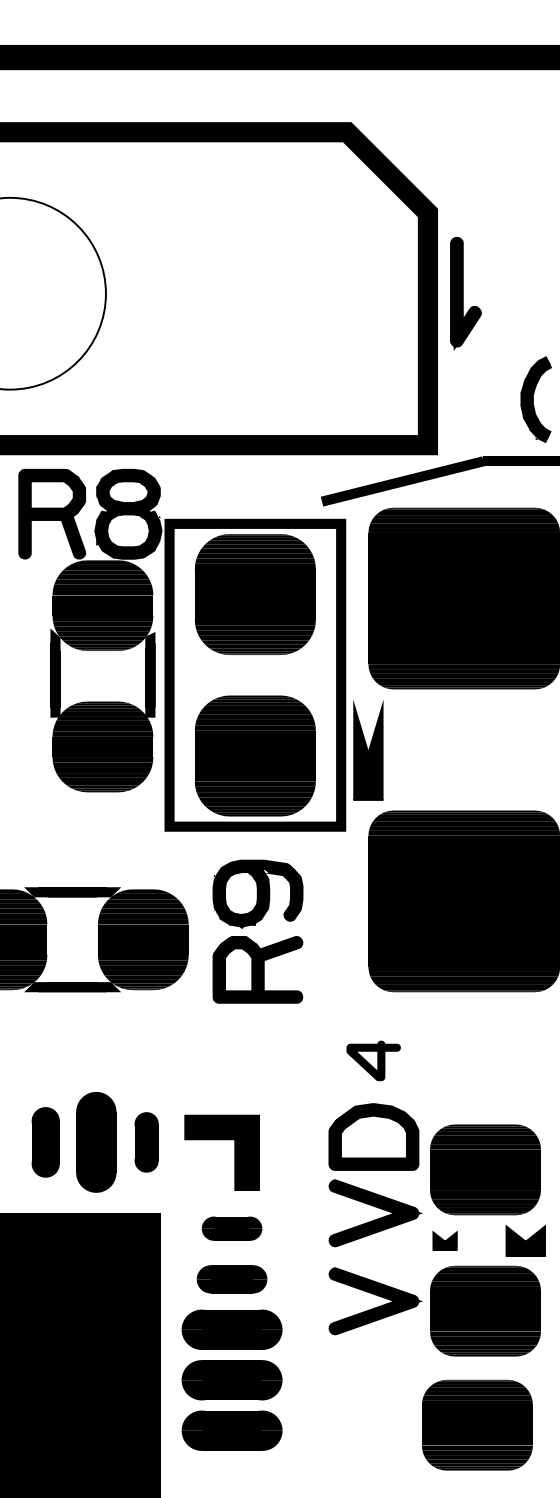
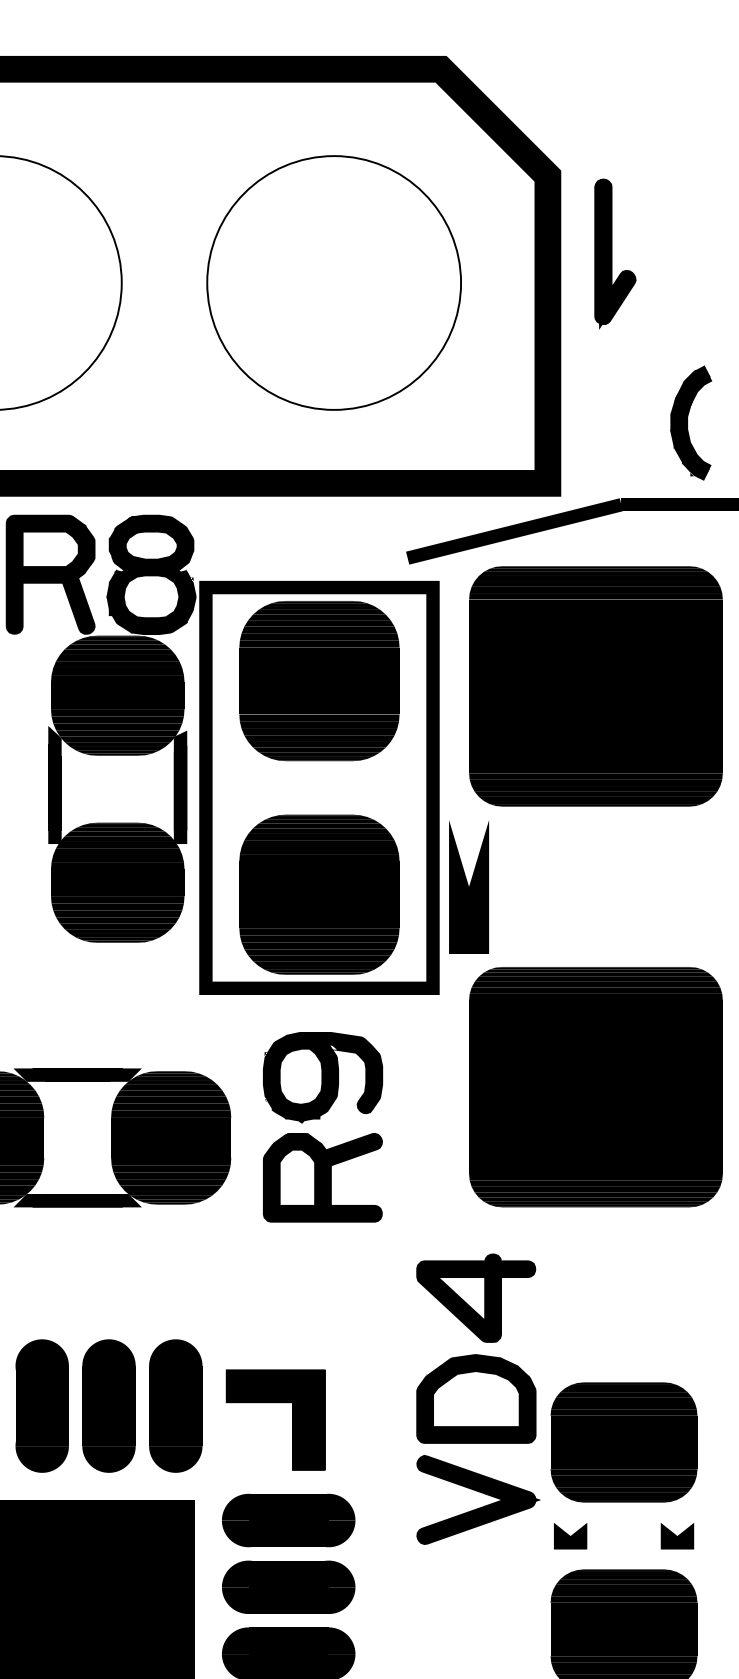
part: (266, 293) -> (334, 282), added
part: (465, 293) -> (614, 253), moved
part: (373, 1060) -> (475, 1297), size x1.67
part: (45, 1142) -> (41, 1406), size x1.43
part: (146, 1142) -> (175, 1406), size x1.67
part: (231, 1228) -> (287, 1520), size x1.67
part: (525, 1240) -> (676, 1535), size x0.62
part: (231, 1279) -> (287, 1587), size x1.43
part: (375, 1301) -> (478, 1616), removed

